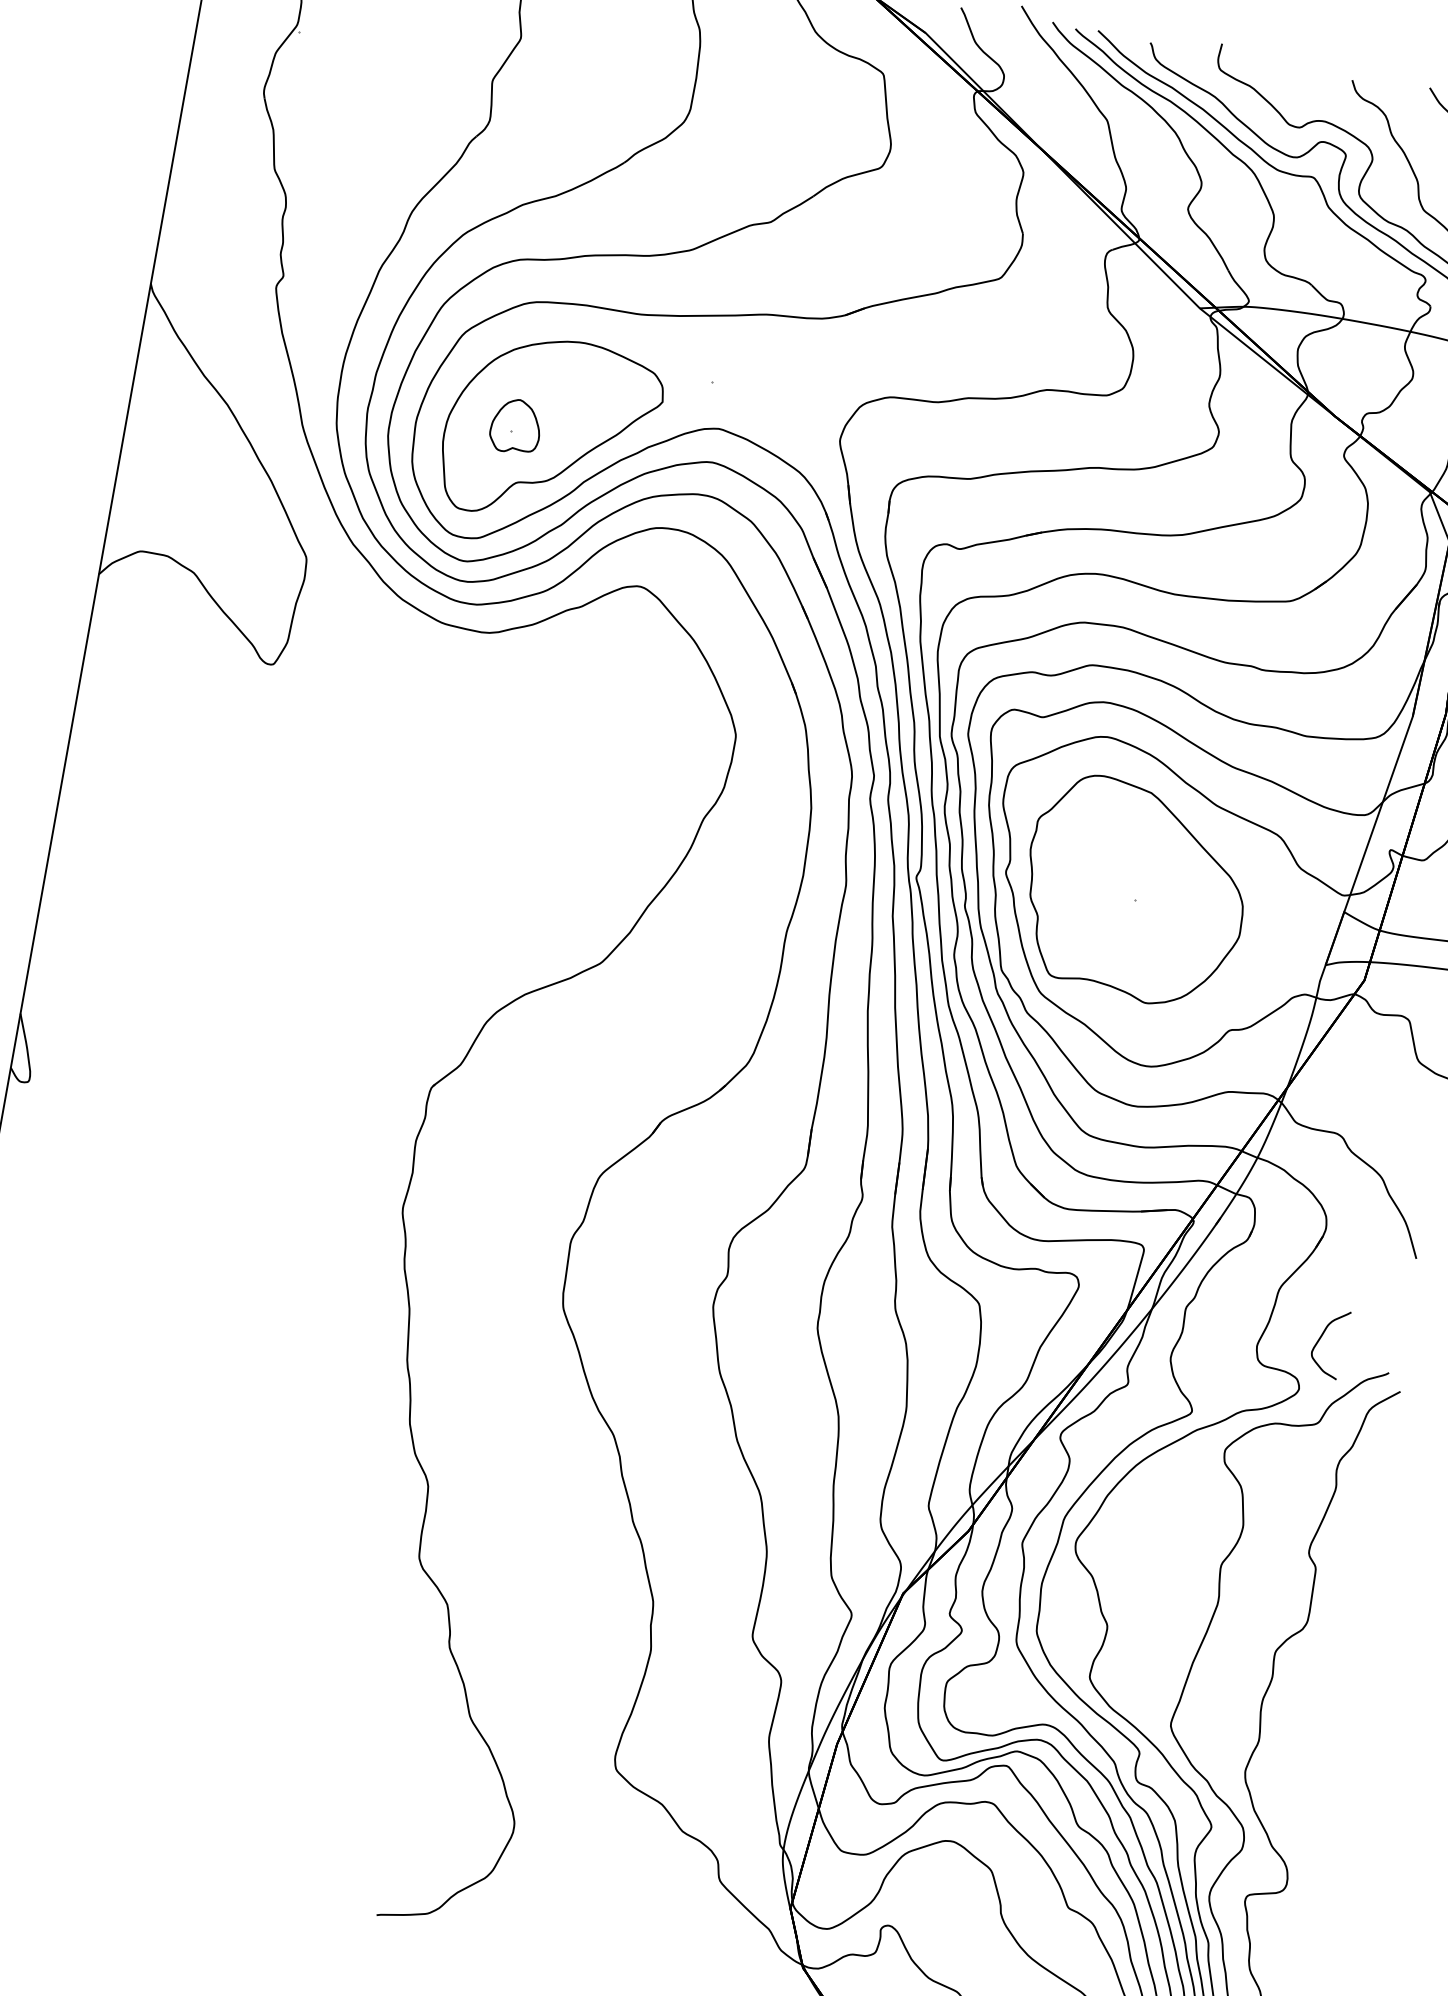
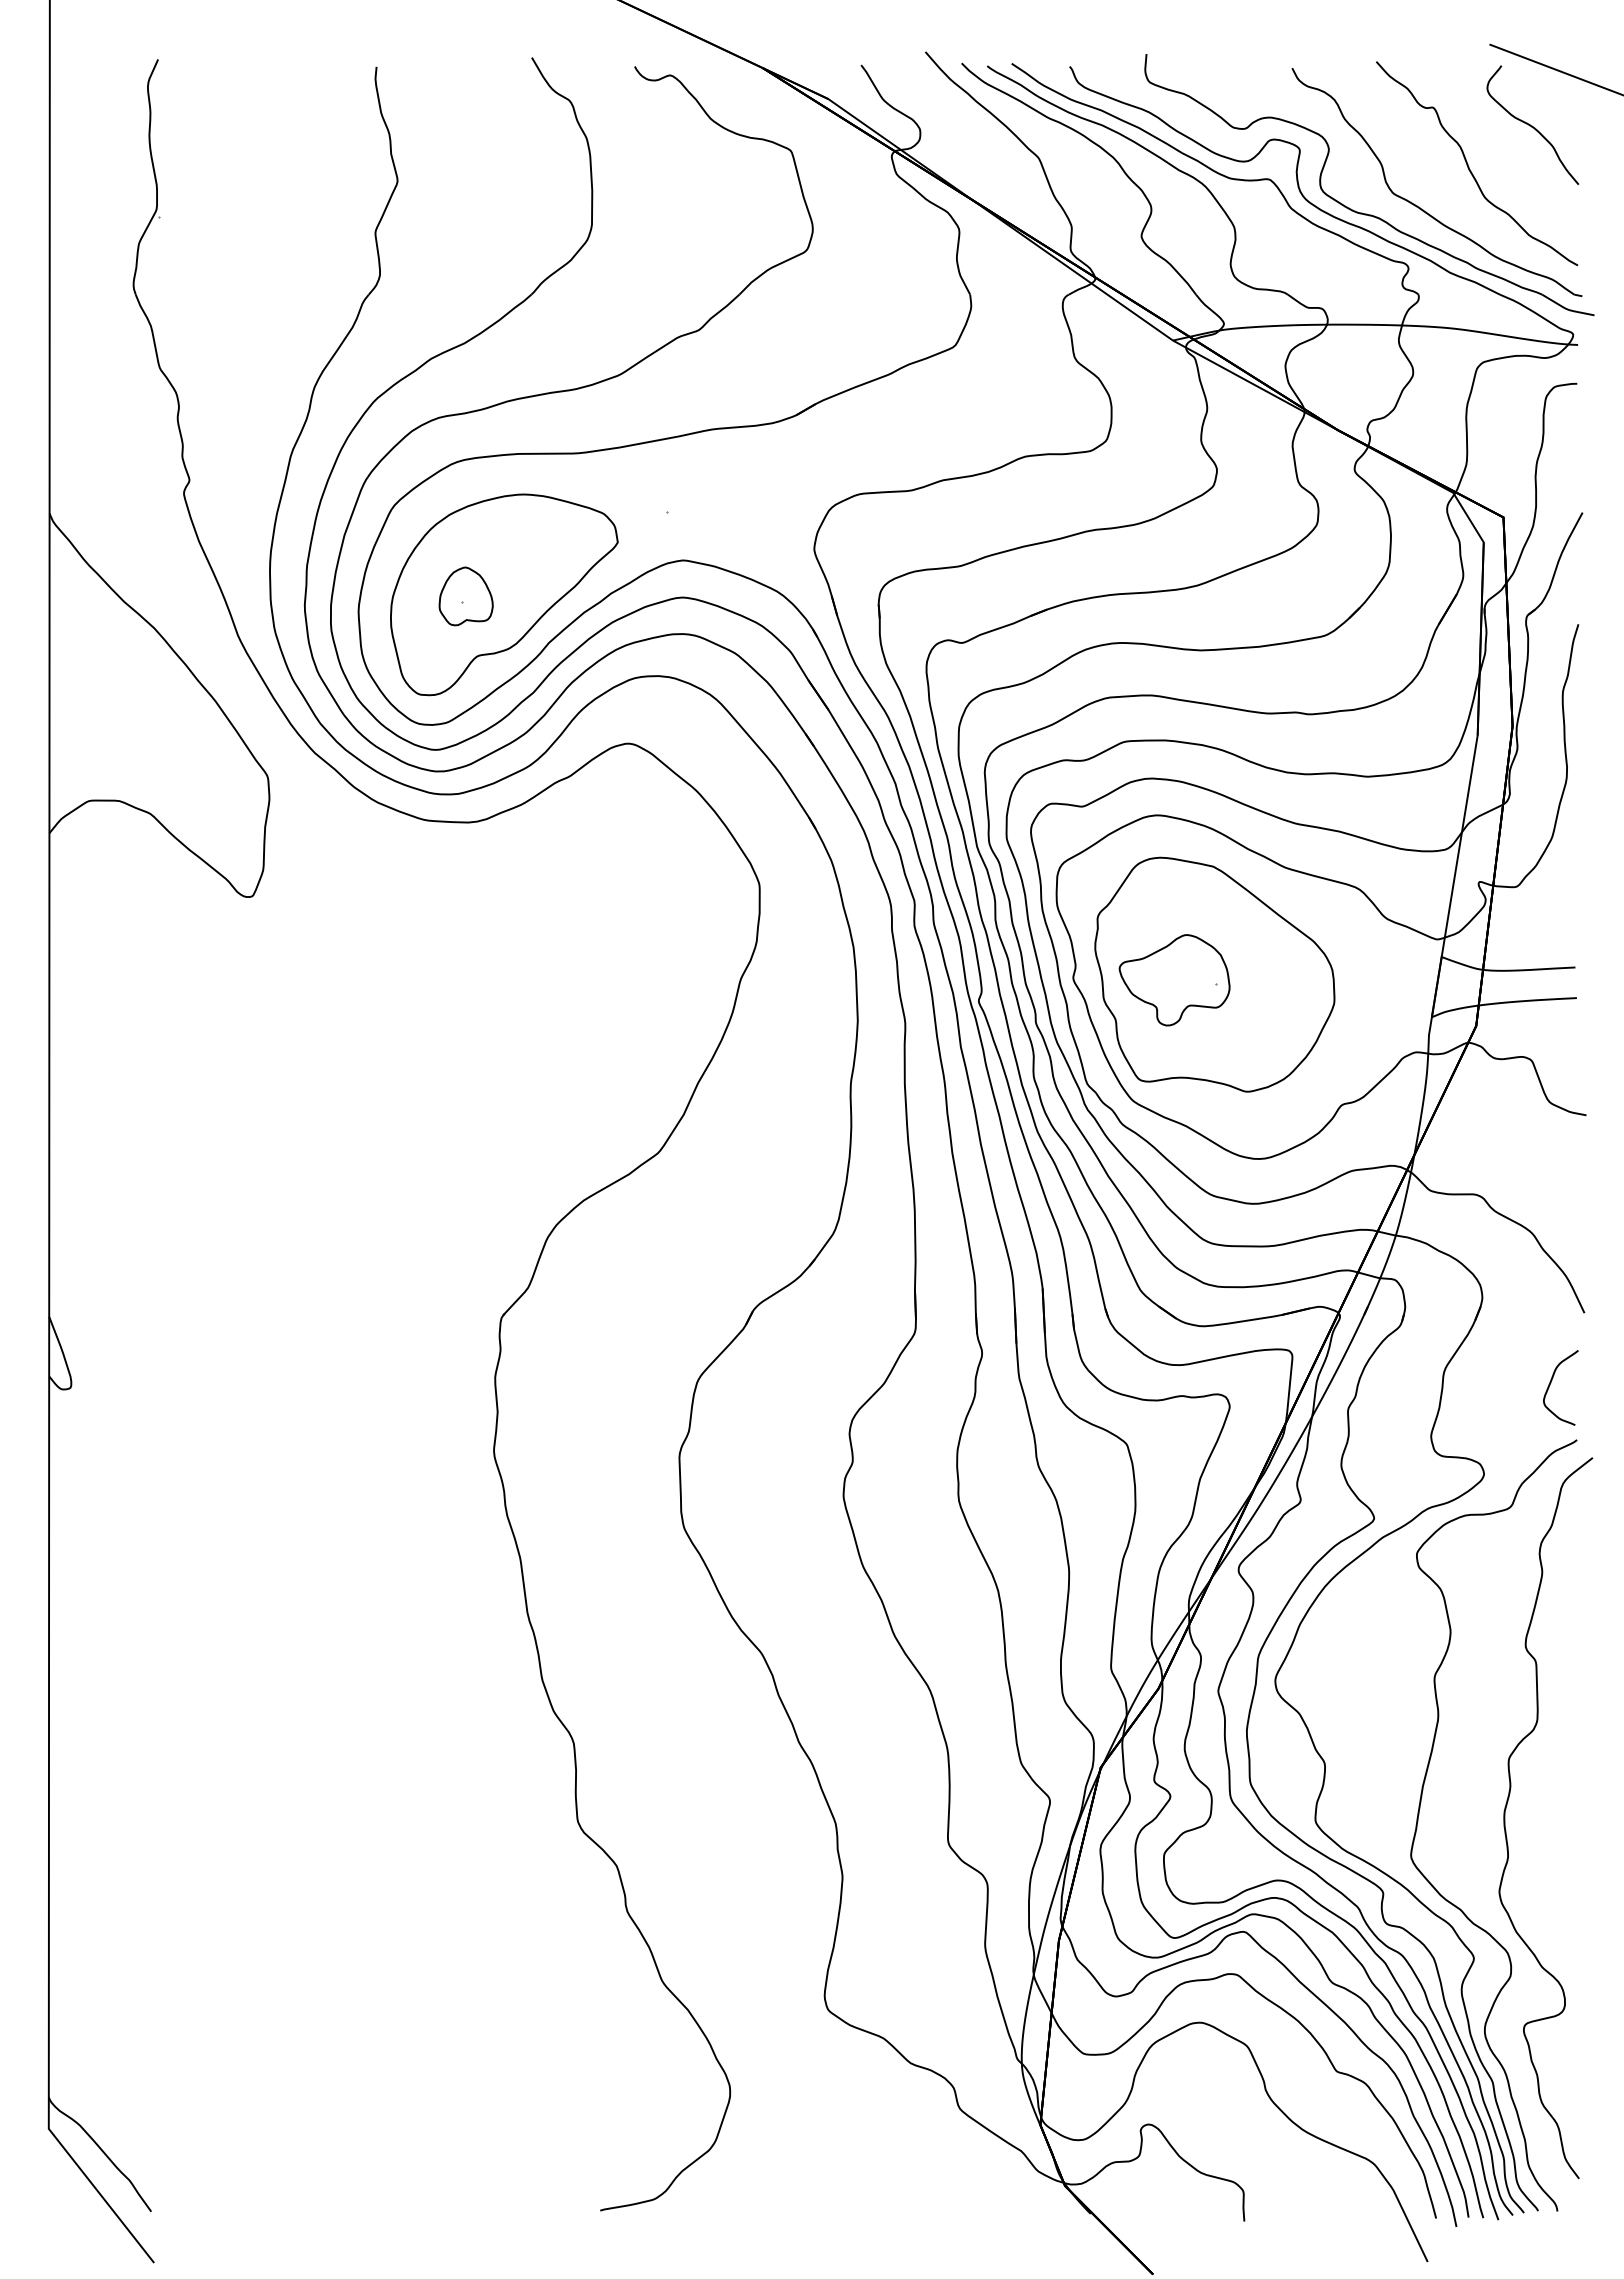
part: (1097, 890) -> (1174, 980), added
curve: (1321, 1337) -> (1551, 1383), moved

